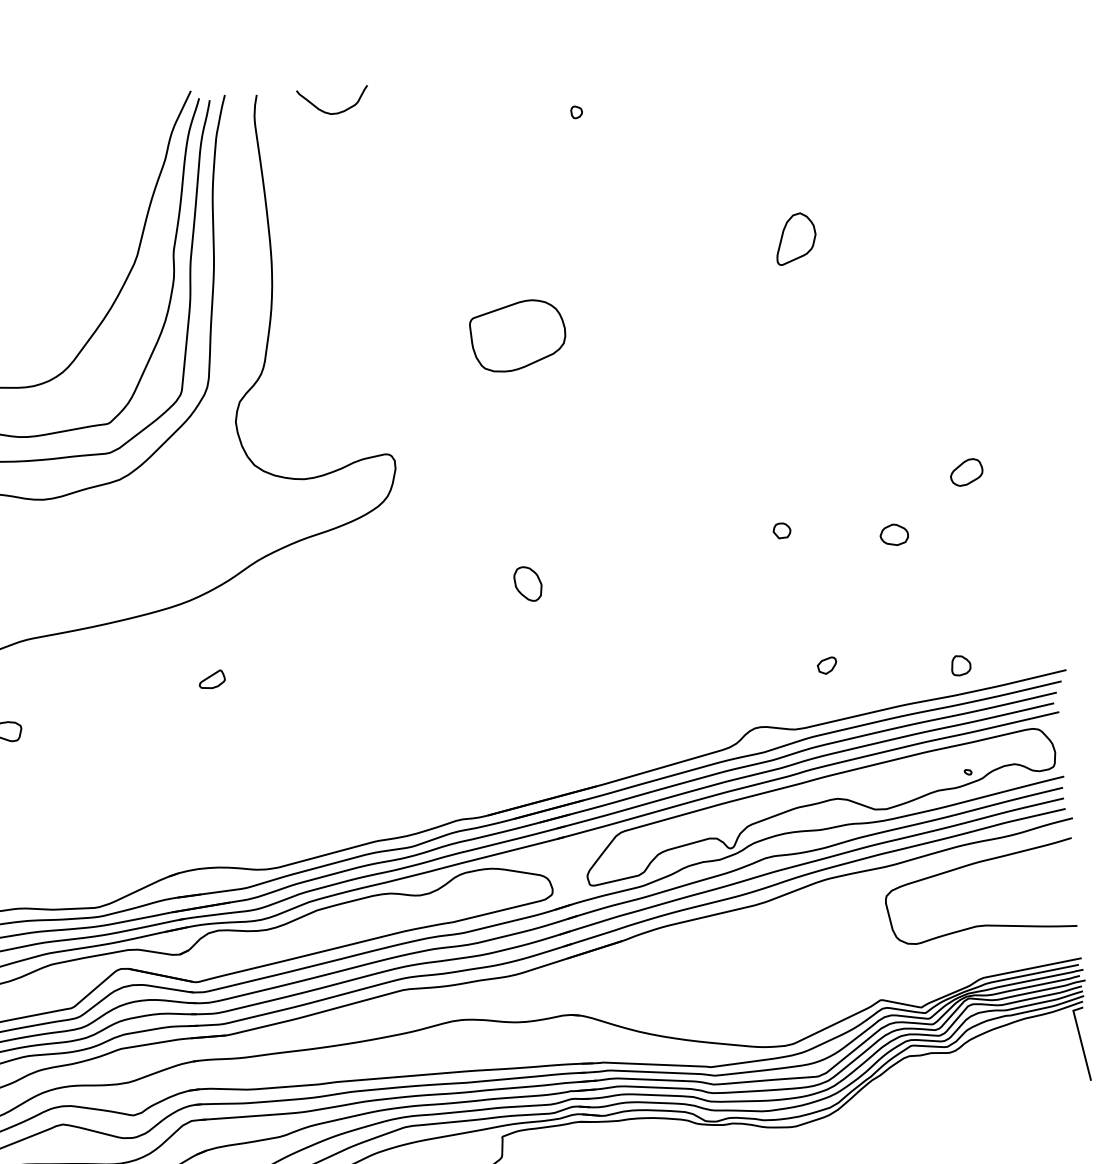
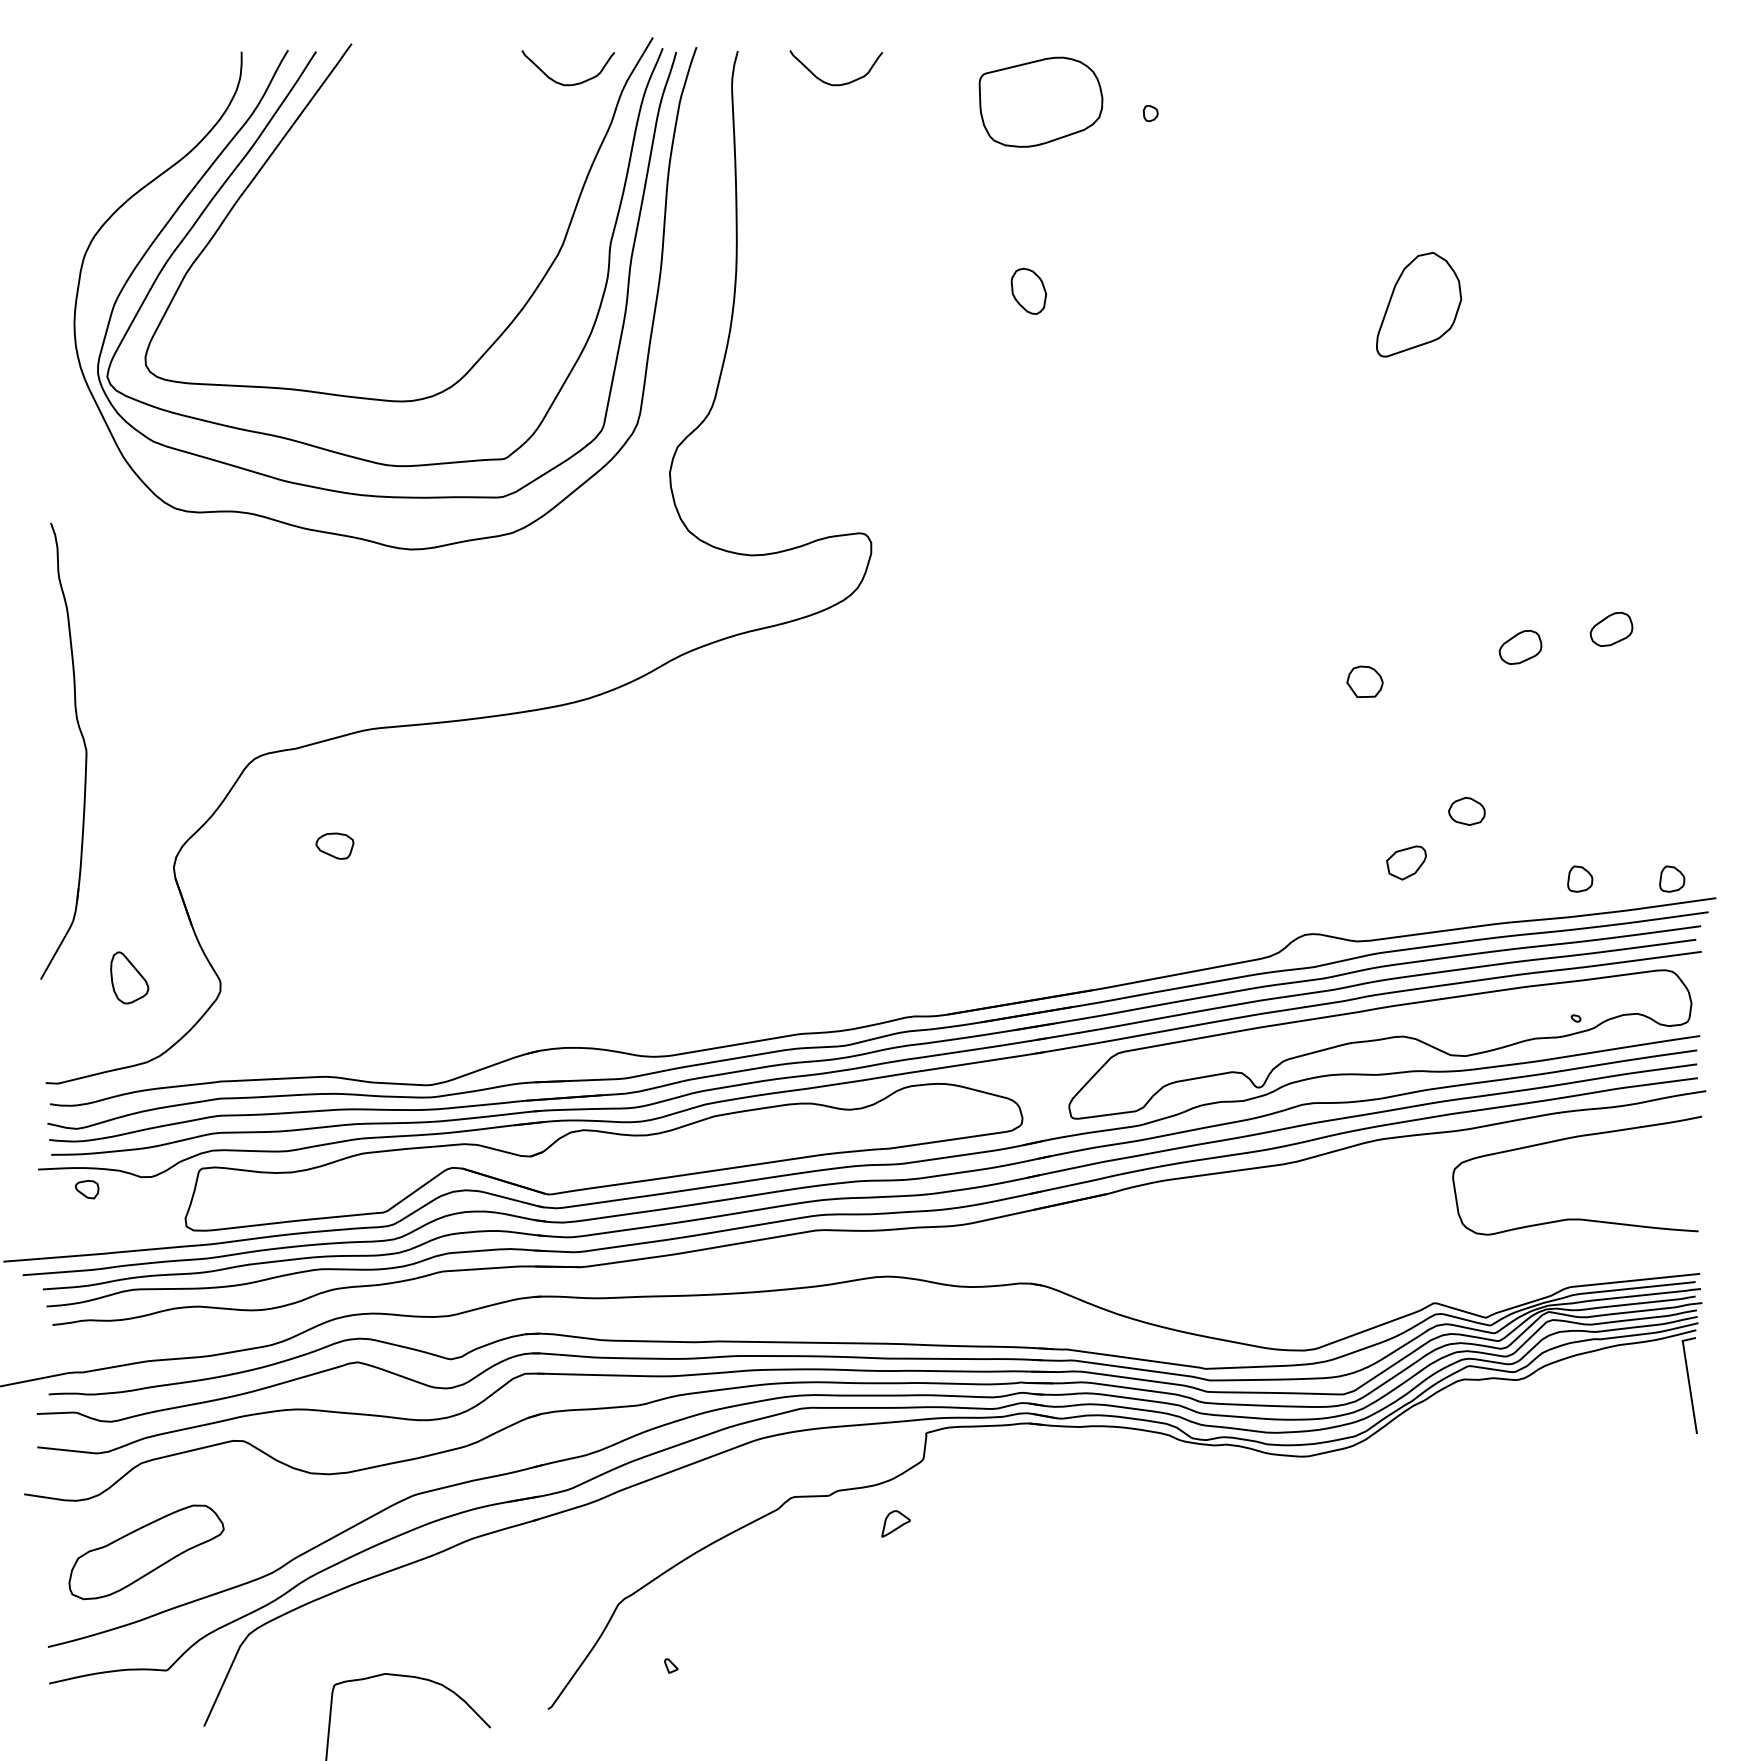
curve: (129, 132) -> (568, 84), added
part: (795, 238) -> (1418, 304), size x1.6
part: (517, 335) -> (1040, 101), moved
part: (898, 492) -> (1520, 646), added
part: (781, 530) -> (1364, 681), size x1.6
part: (893, 534) -> (1466, 810), moved
part: (527, 583) -> (1028, 290), moved
part: (1031, 658) -> (1672, 878), added
part: (827, 665) -> (1406, 862), size x1.6
part: (211, 679) -> (606, 803), removed

